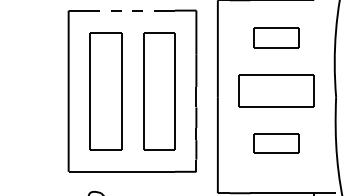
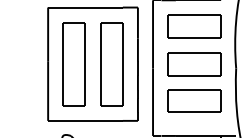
line: (126, 10) -> (88, 7), dashed -> solid
part: (276, 37) -> (194, 26), size x1.67
part: (276, 142) -> (194, 100), size x1.67

